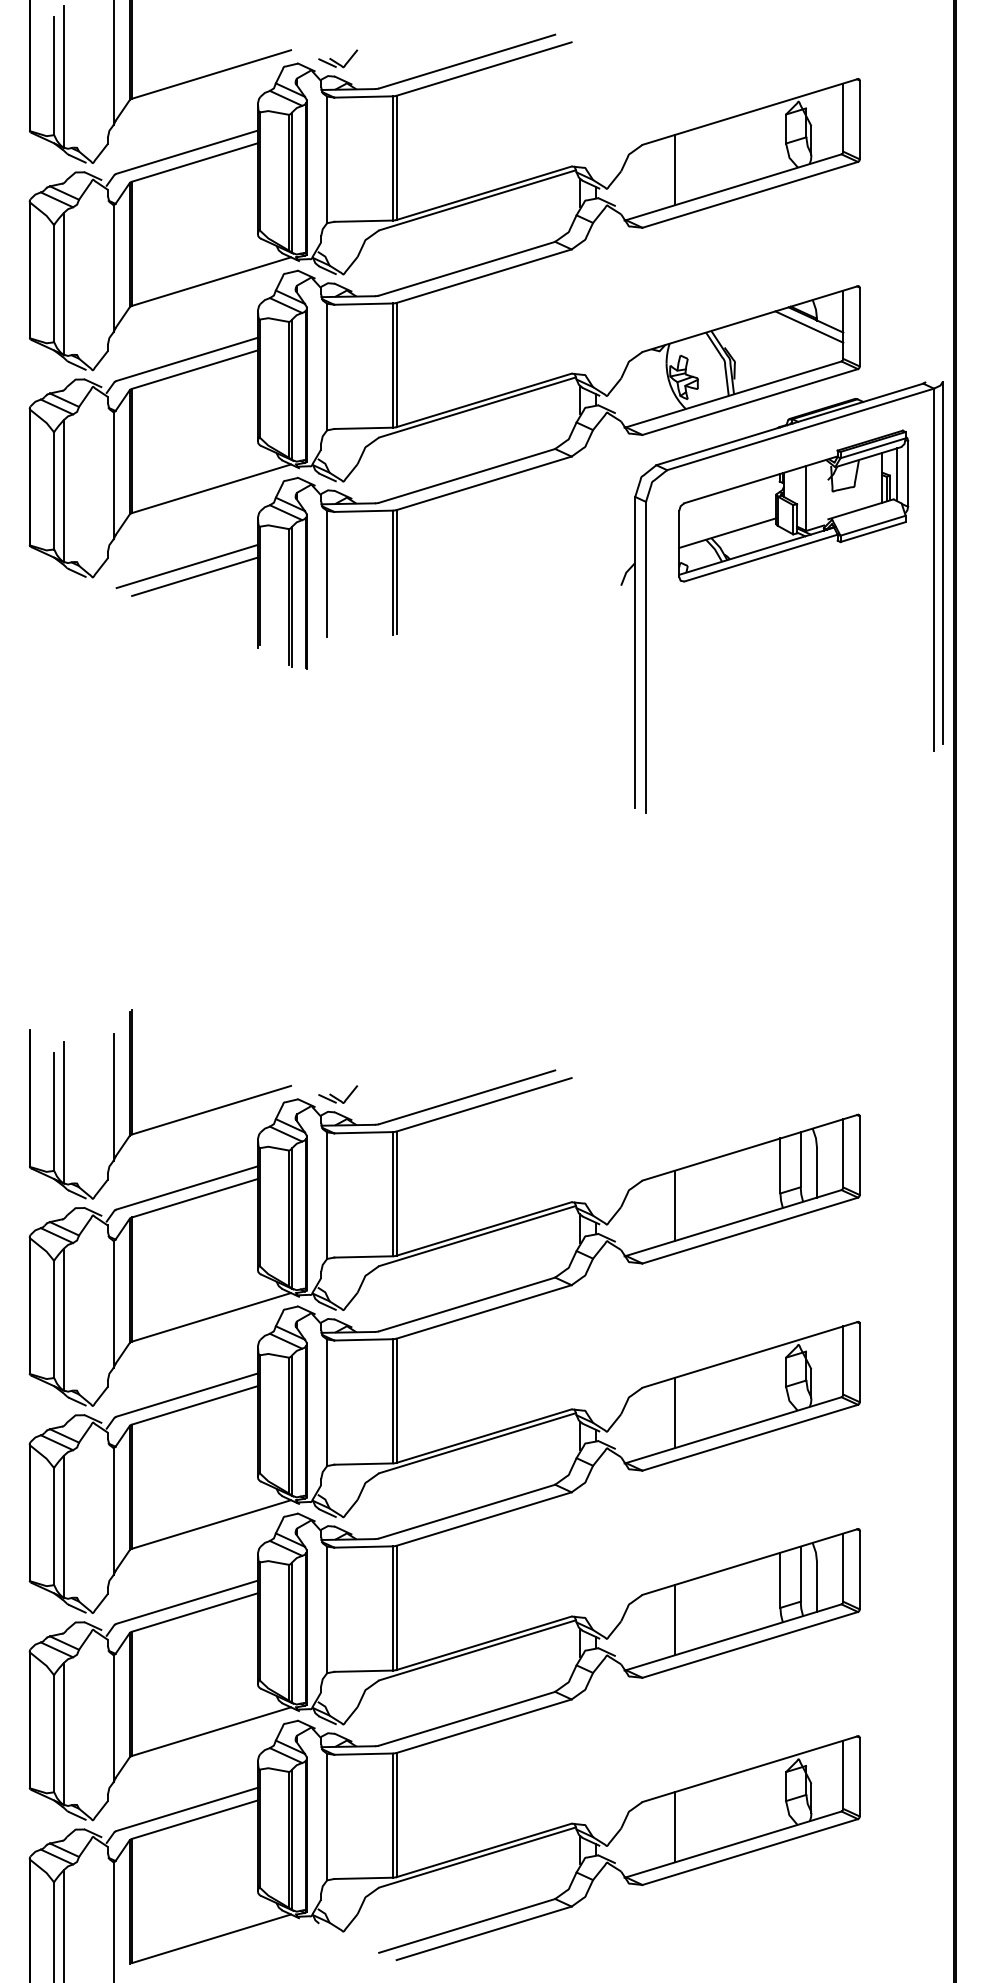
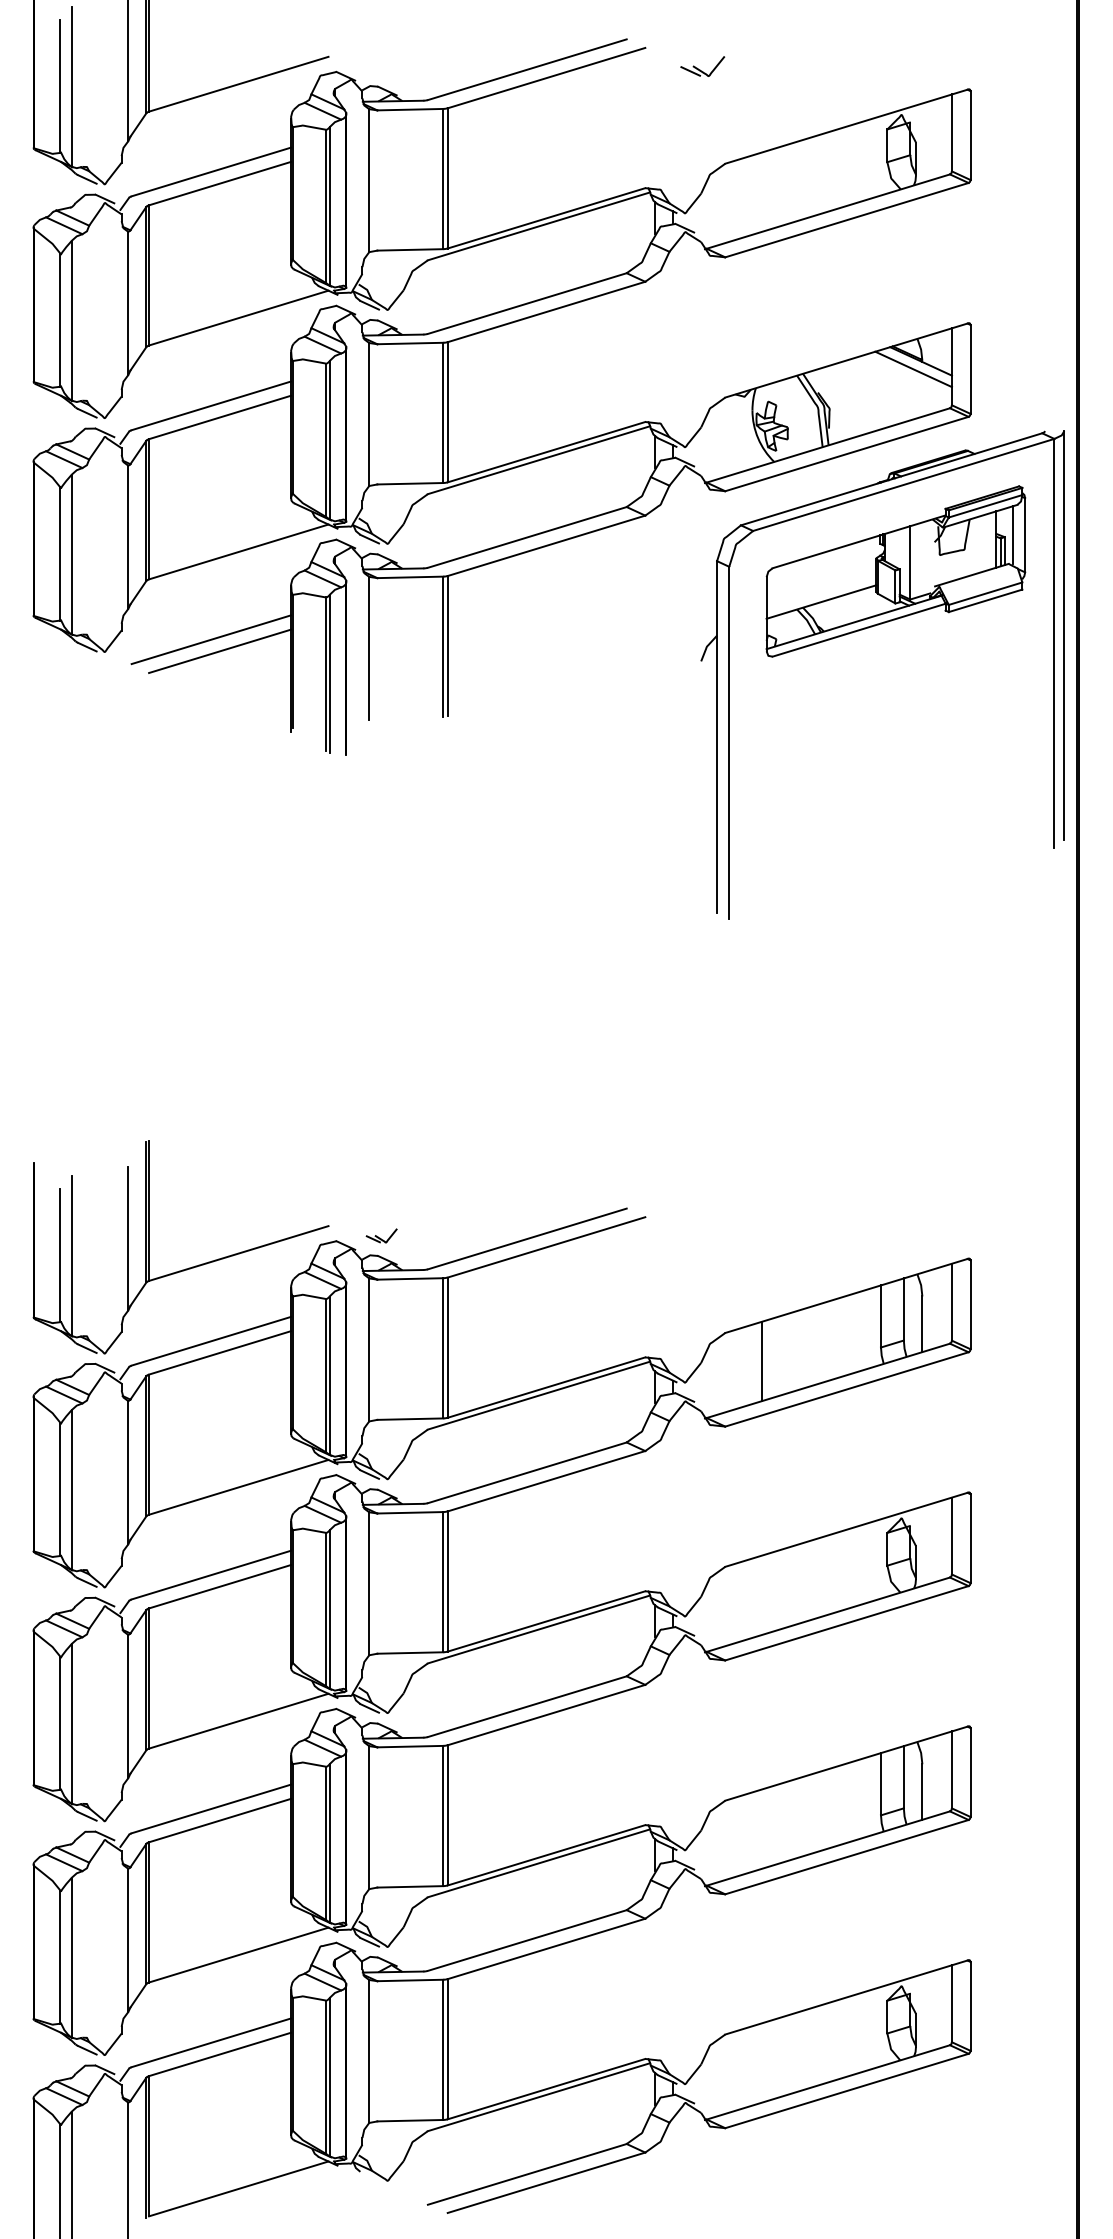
part: (337, 58) -> (702, 66), moved
line: (675, 169) -> (762, 191), removed
part: (337, 1094) -> (381, 1235), size x0.7
line: (675, 1412) -> (762, 1594), removed
line: (675, 1619) -> (762, 1828), removed
line: (675, 1826) -> (762, 2062), removed

